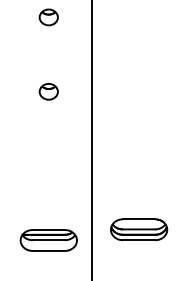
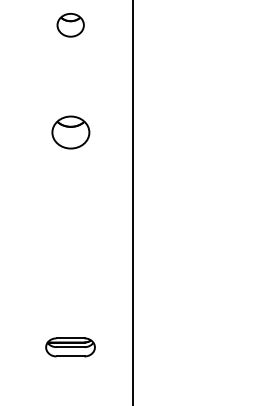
part: (48, 91) -> (70, 132), size x1.4
part: (139, 229) -> (201, 331), removed
part: (48, 240) -> (70, 347), size x0.6

